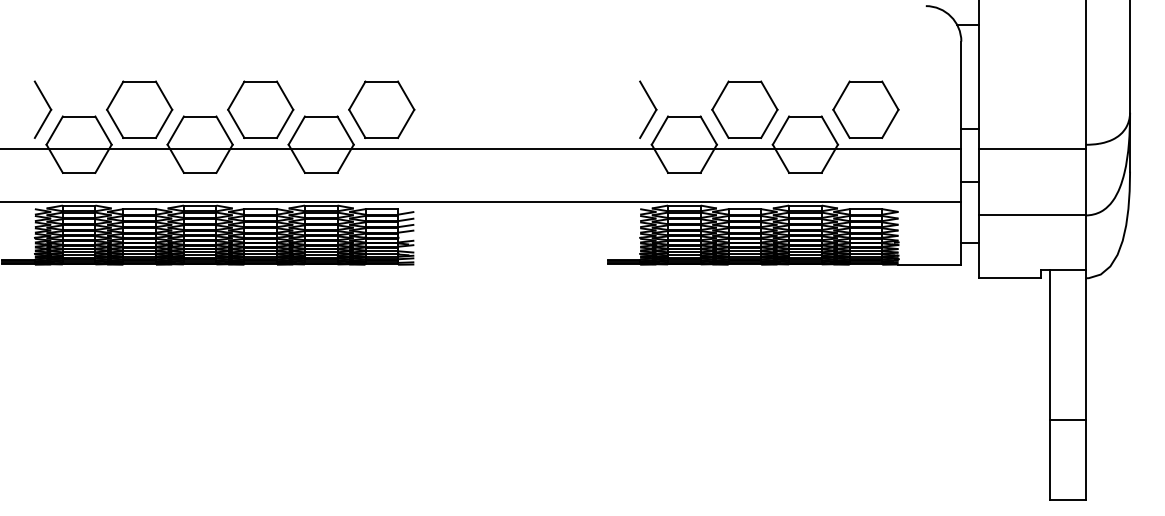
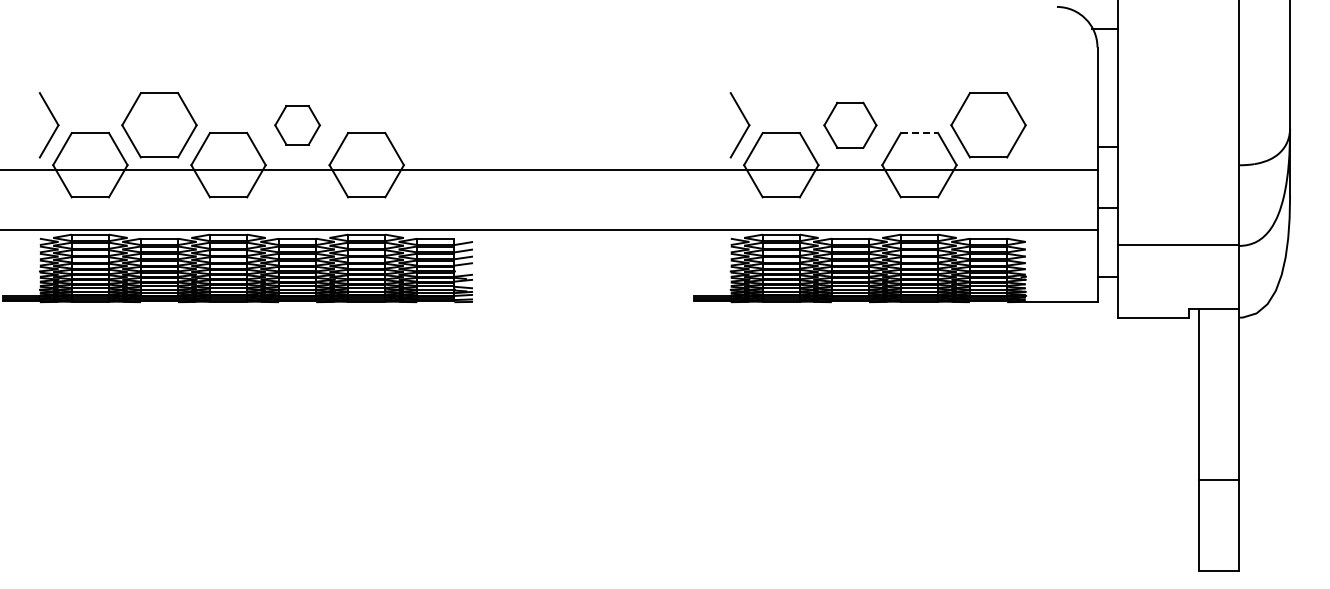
part: (260, 109) -> (297, 125), size x0.6
part: (381, 109) -> (435, 125), removed
part: (744, 109) -> (850, 125), size x0.7
line: (805, 116) -> (919, 133), solid -> dashed
line: (1032, 149) -> (1178, 170), removed

